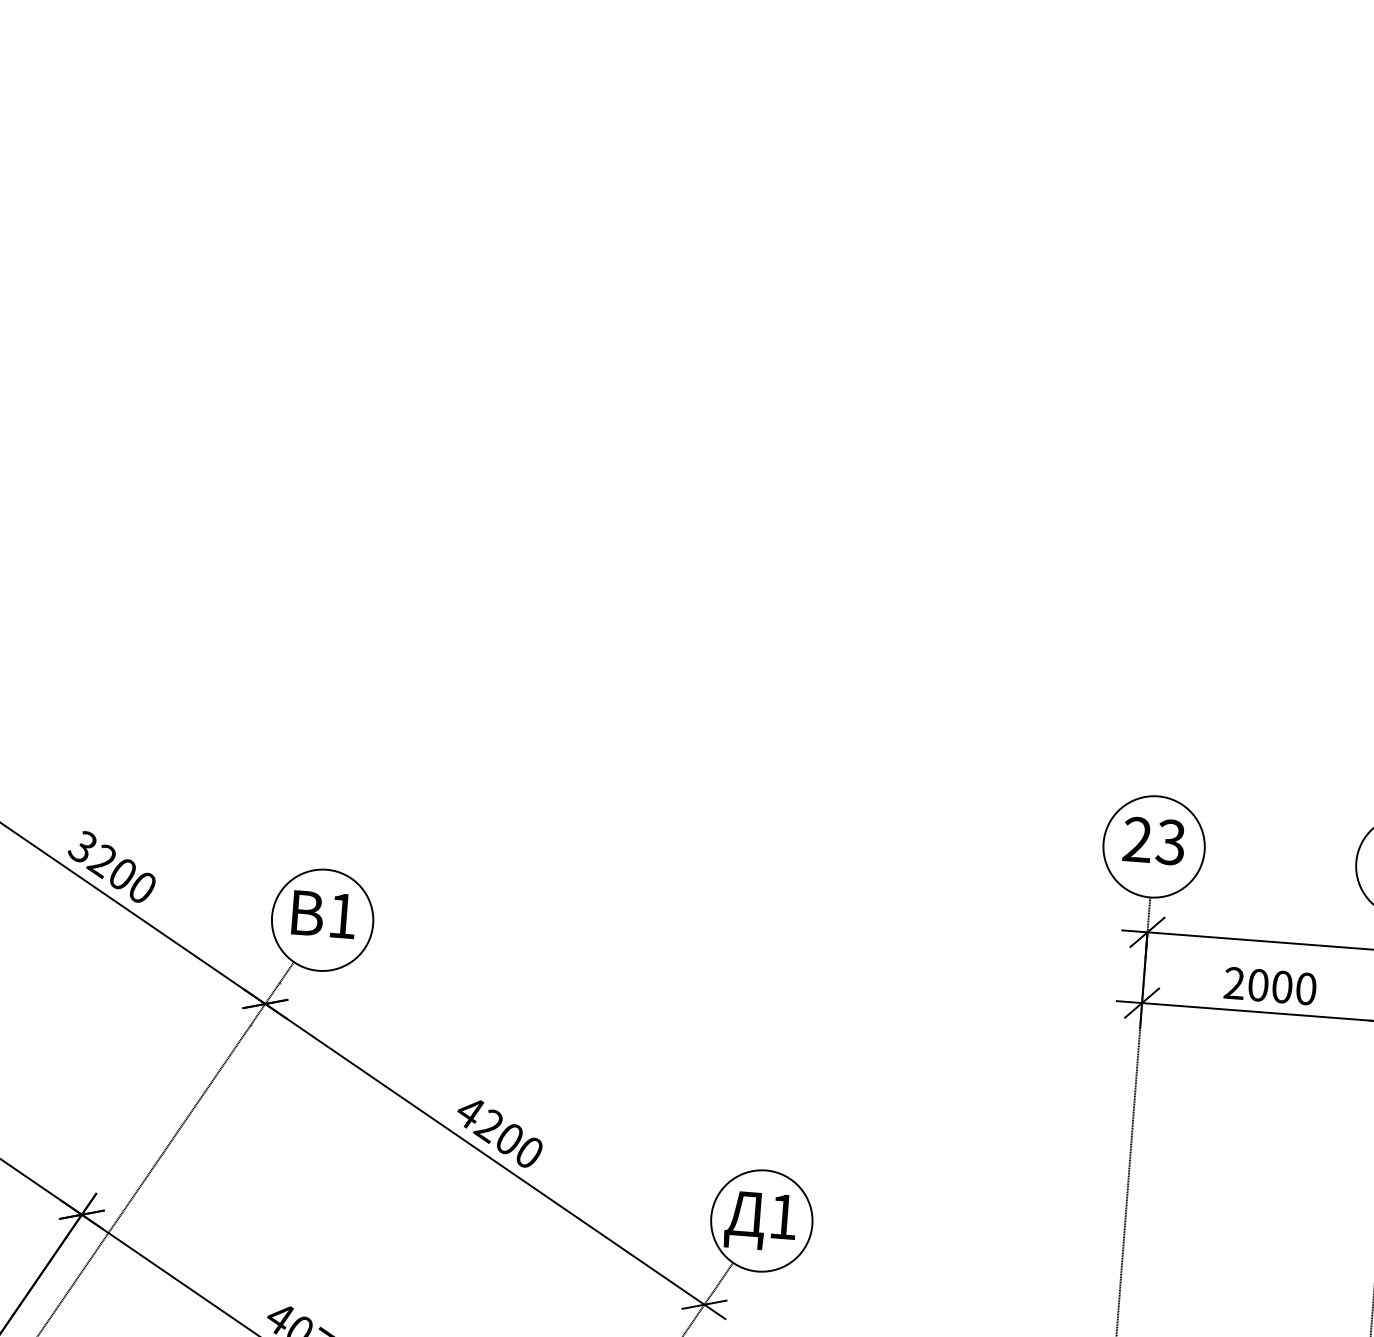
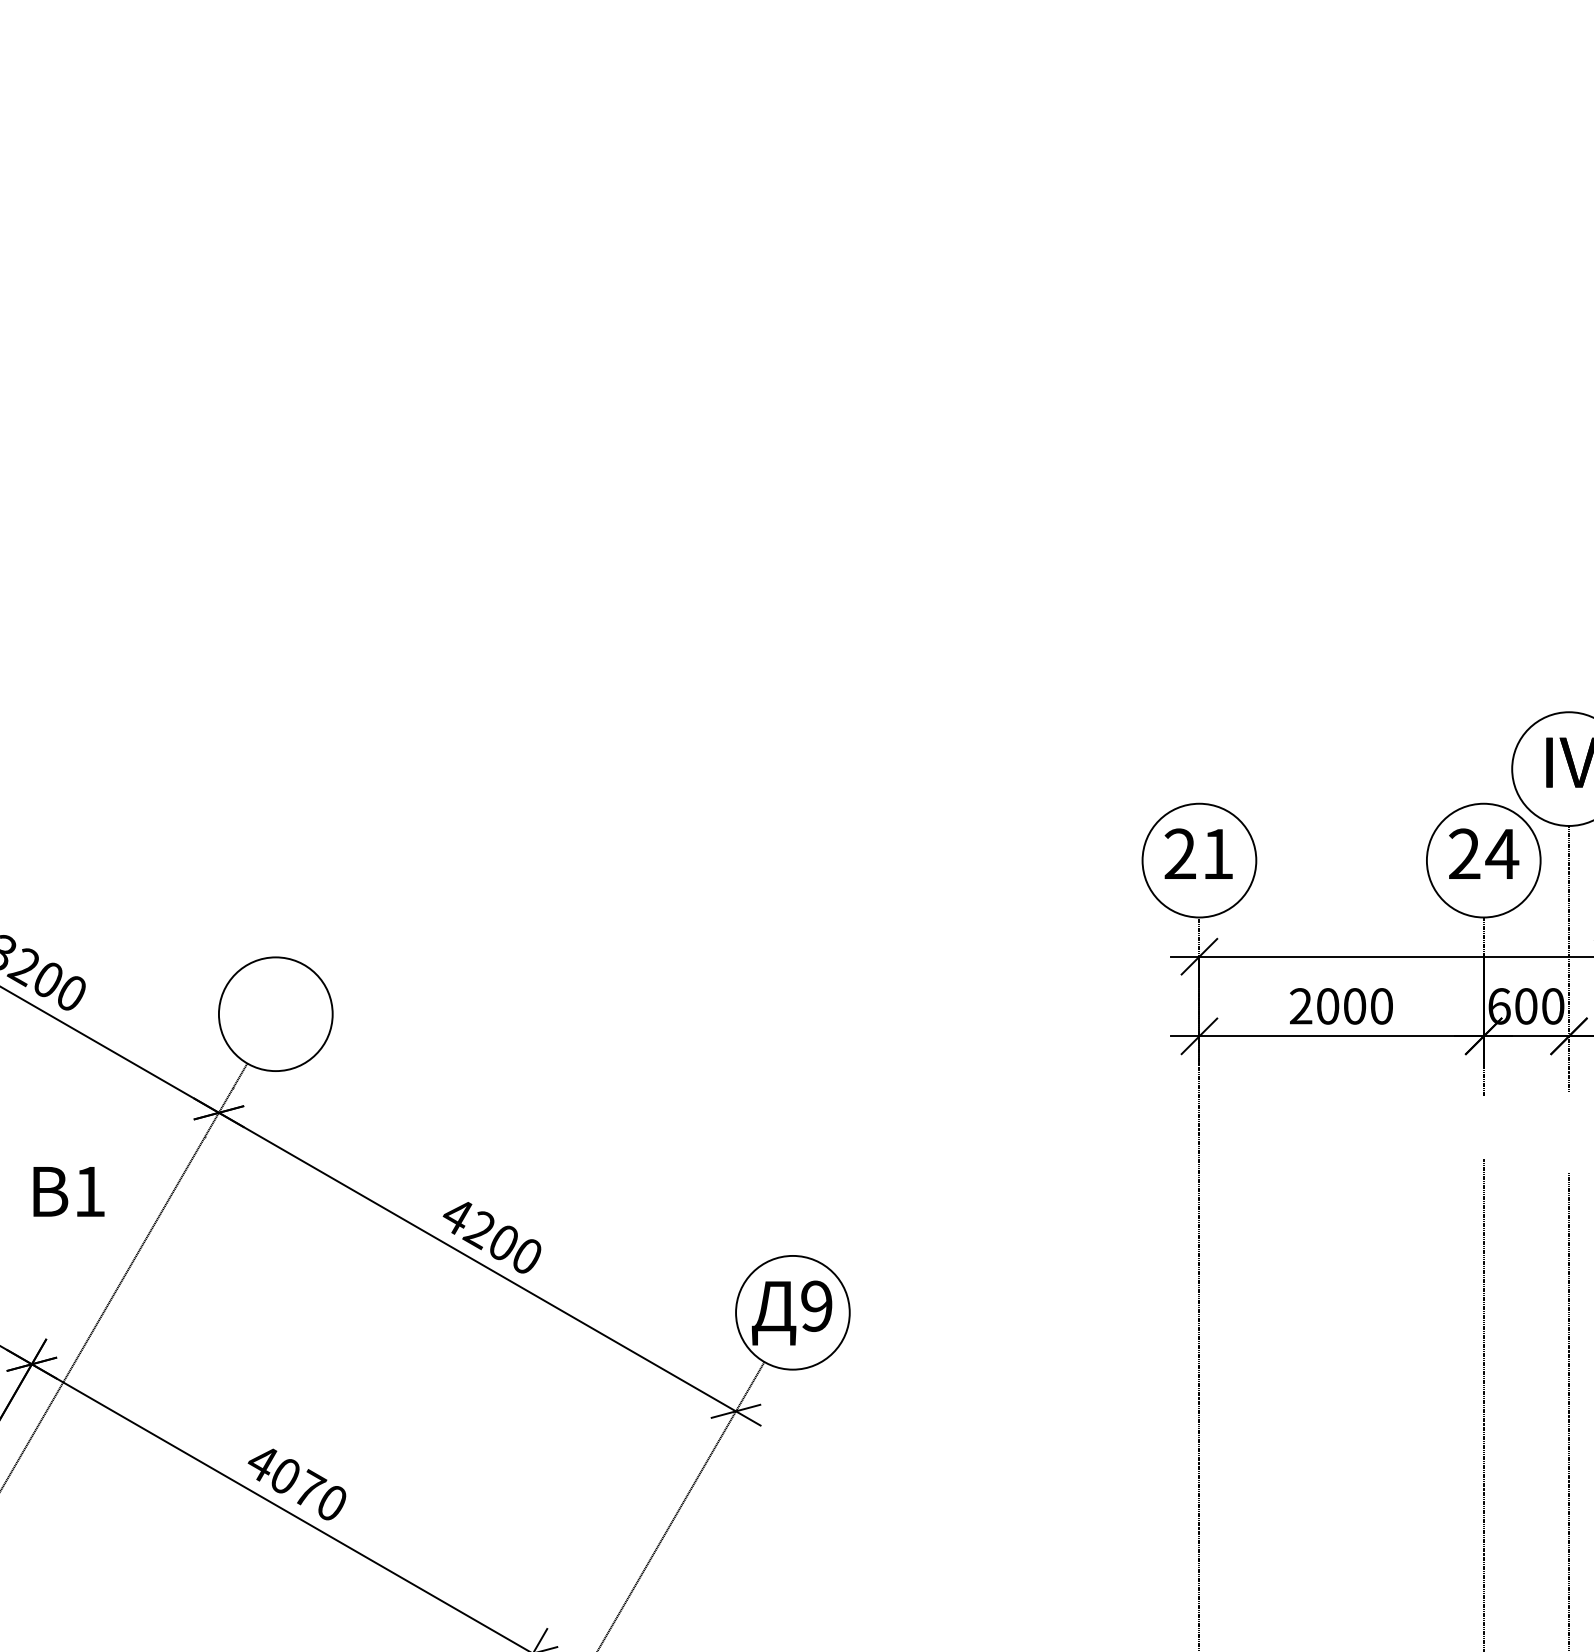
text: (1170, 841) -> (1217, 853), 23 -> 21
text: (323, 914) -> (68, 1191), moved
text: (783, 1216) -> (816, 1305), 1 -> 9

